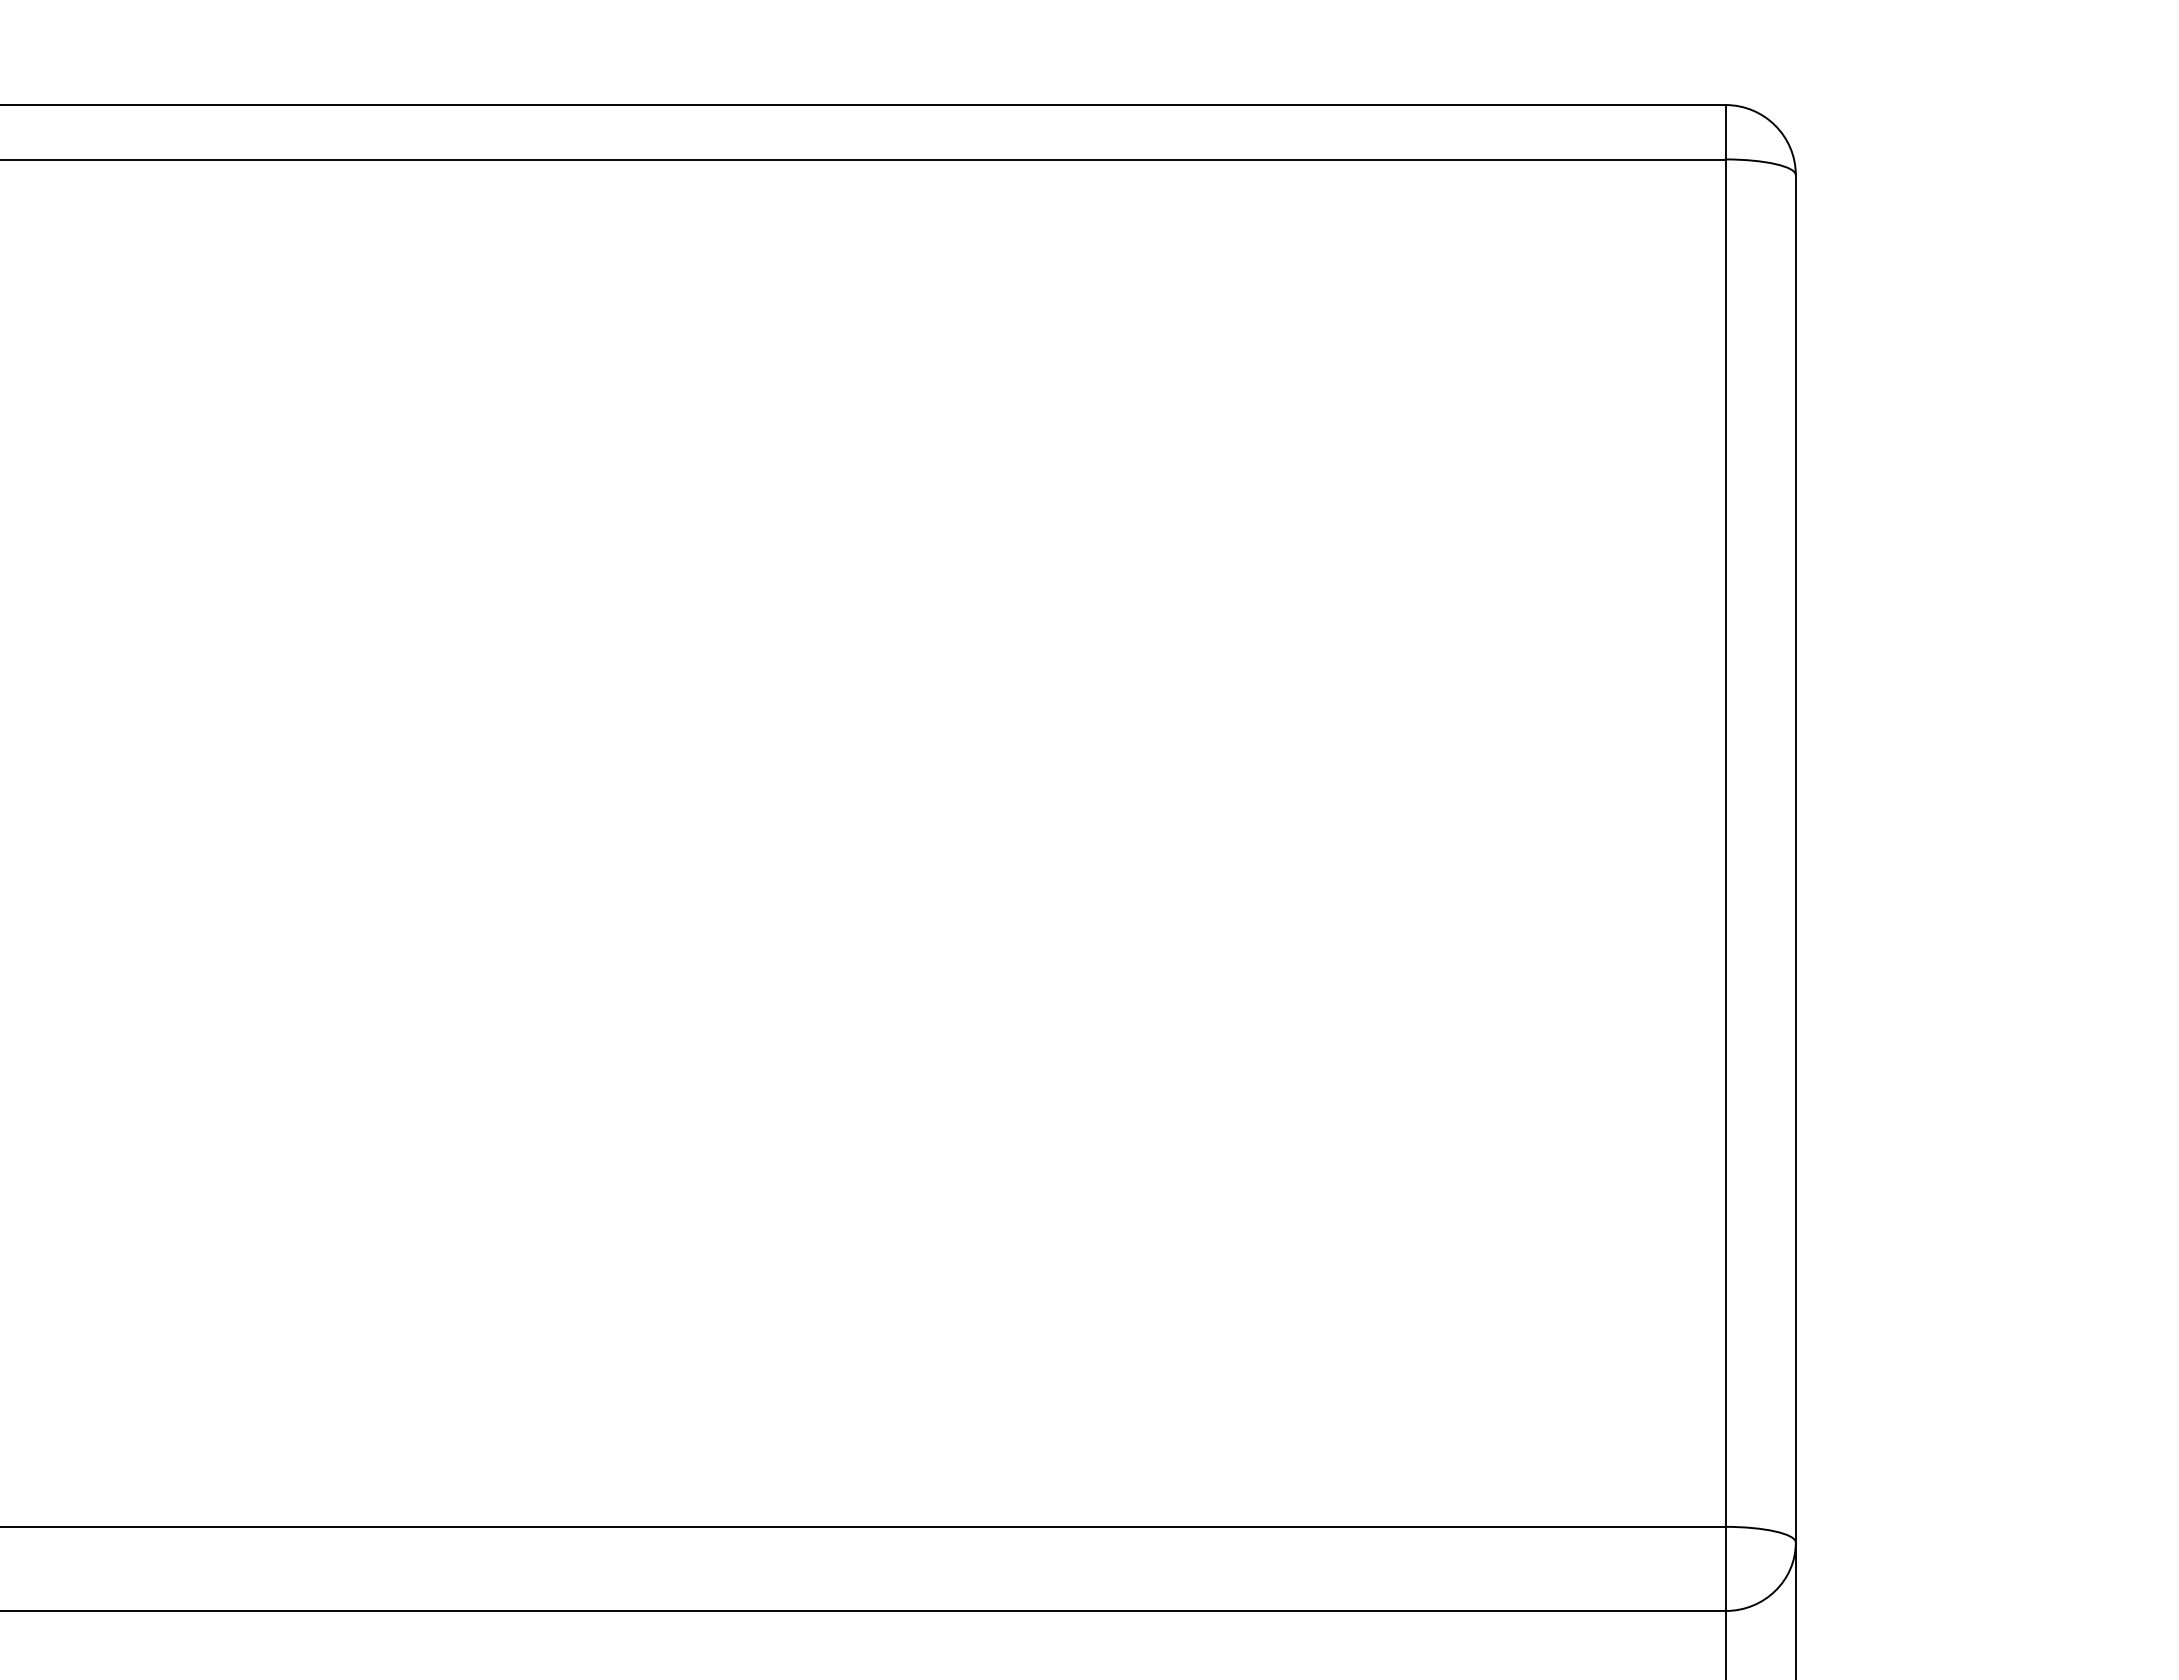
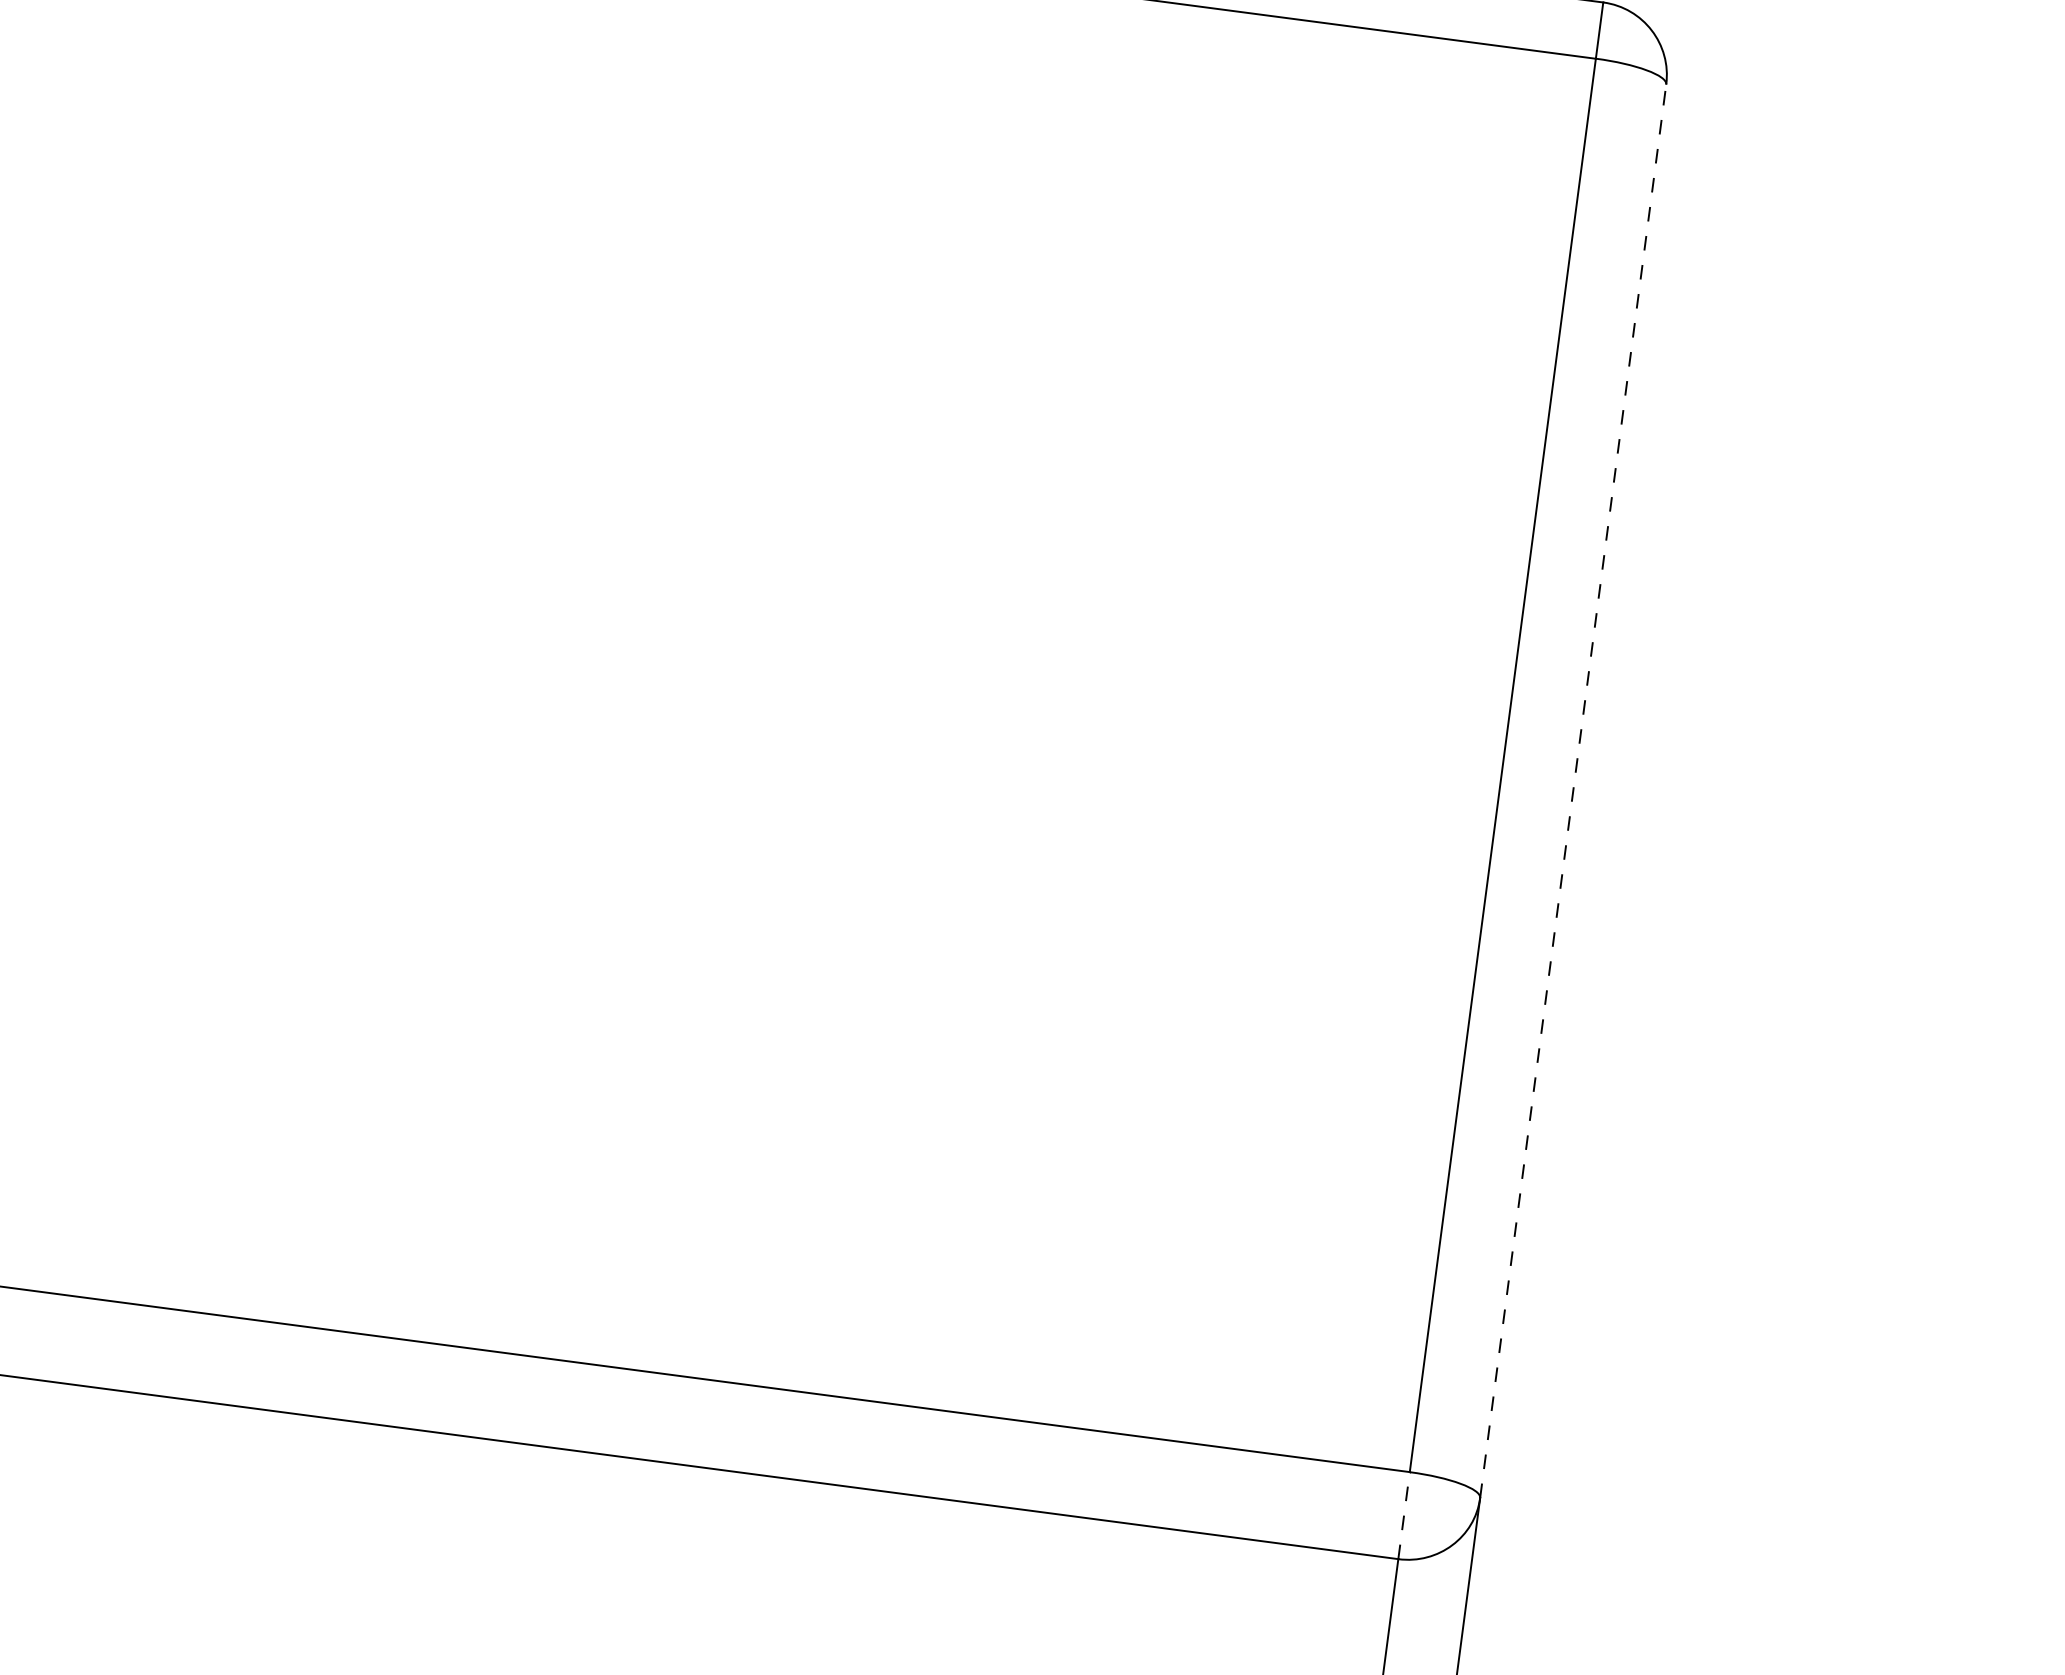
line: (1795, 858) -> (1572, 790), solid -> dashed
line: (1725, 1568) -> (1403, 1515), solid -> dashed

